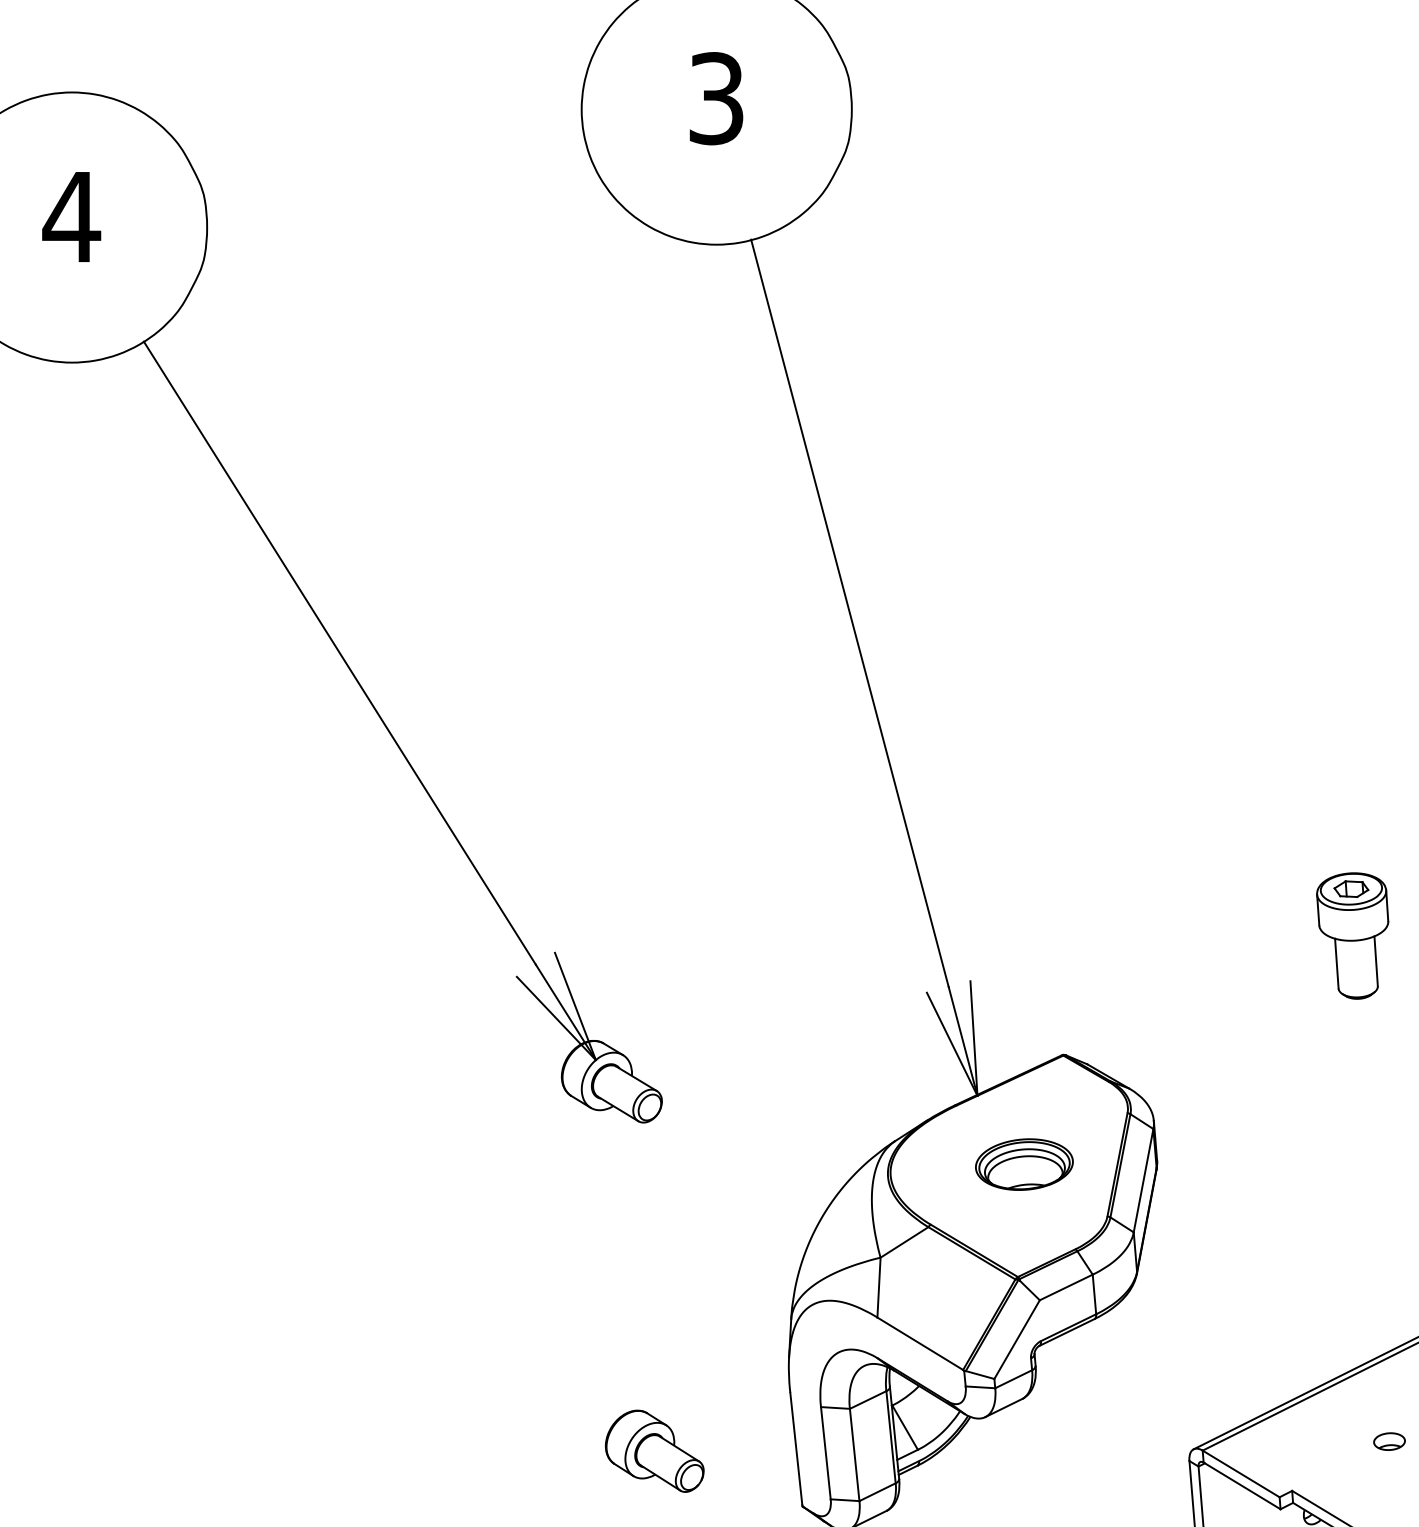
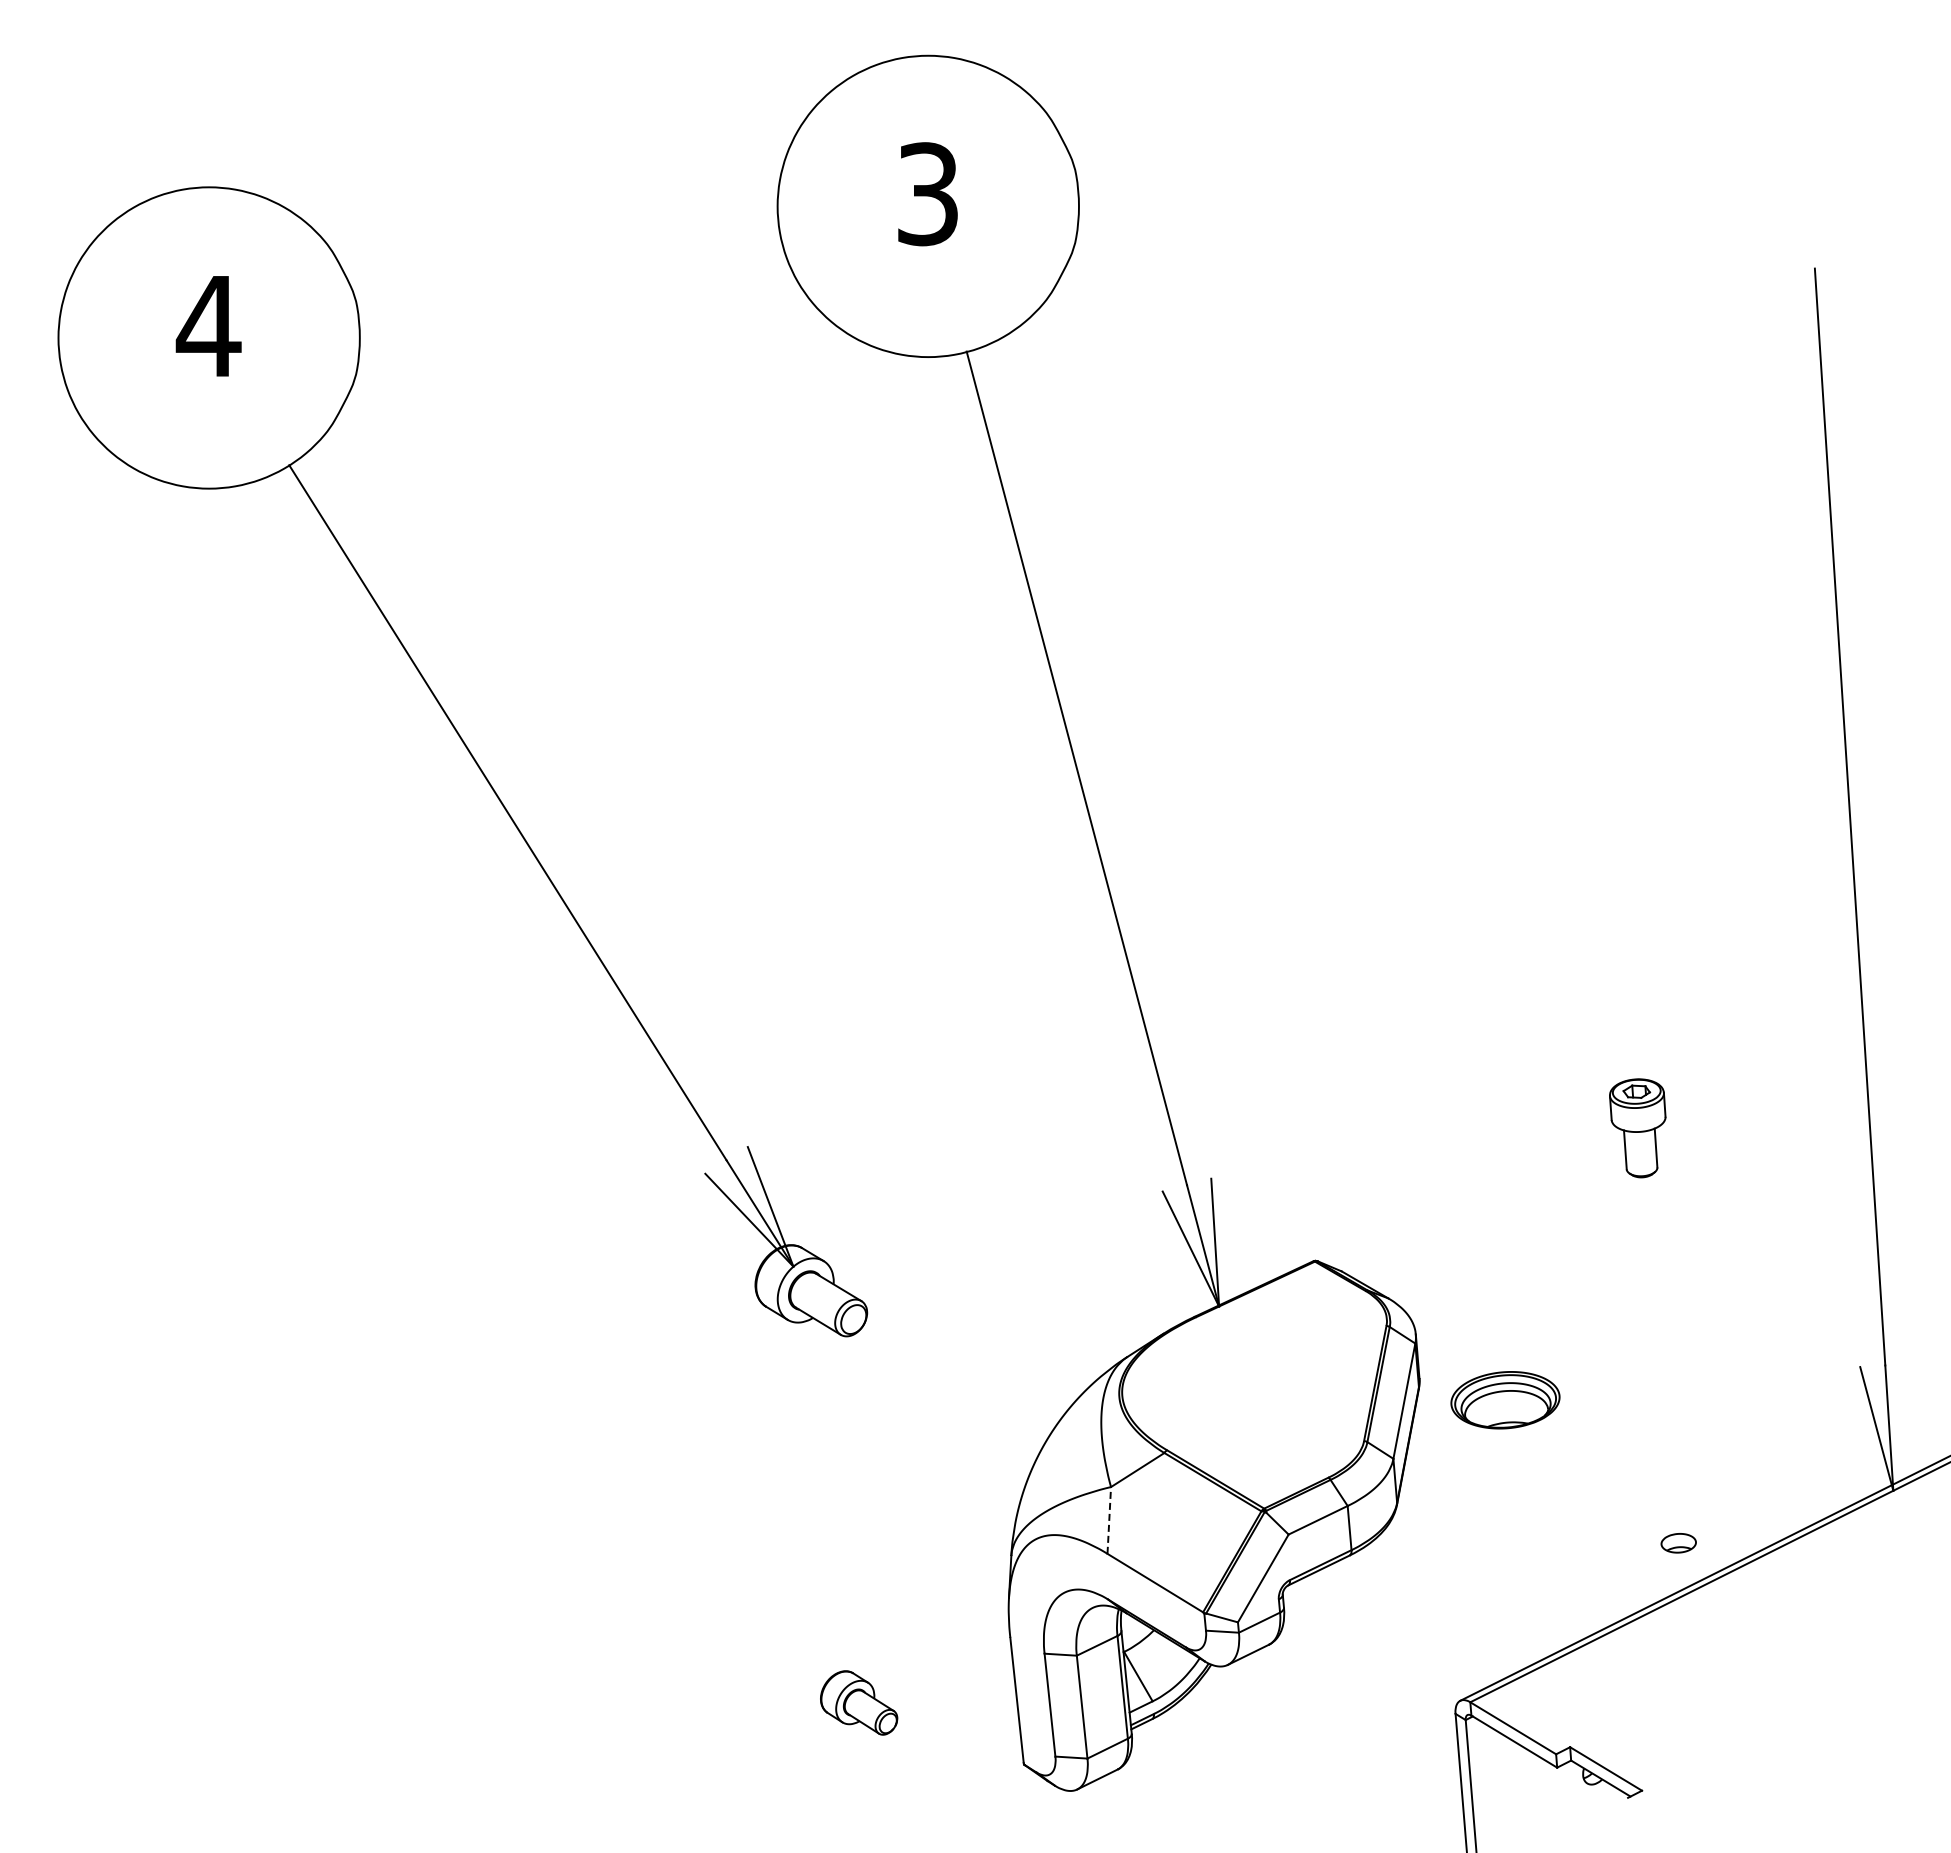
part: (1352, 936) -> (1637, 1128), size x0.7
part: (1024, 1164) -> (1505, 1400), moved
line: (879, 1286) -> (1109, 1519), solid -> dashed
part: (1389, 1441) -> (1678, 1543), moved
part: (654, 1450) -> (858, 1702), size x0.7

